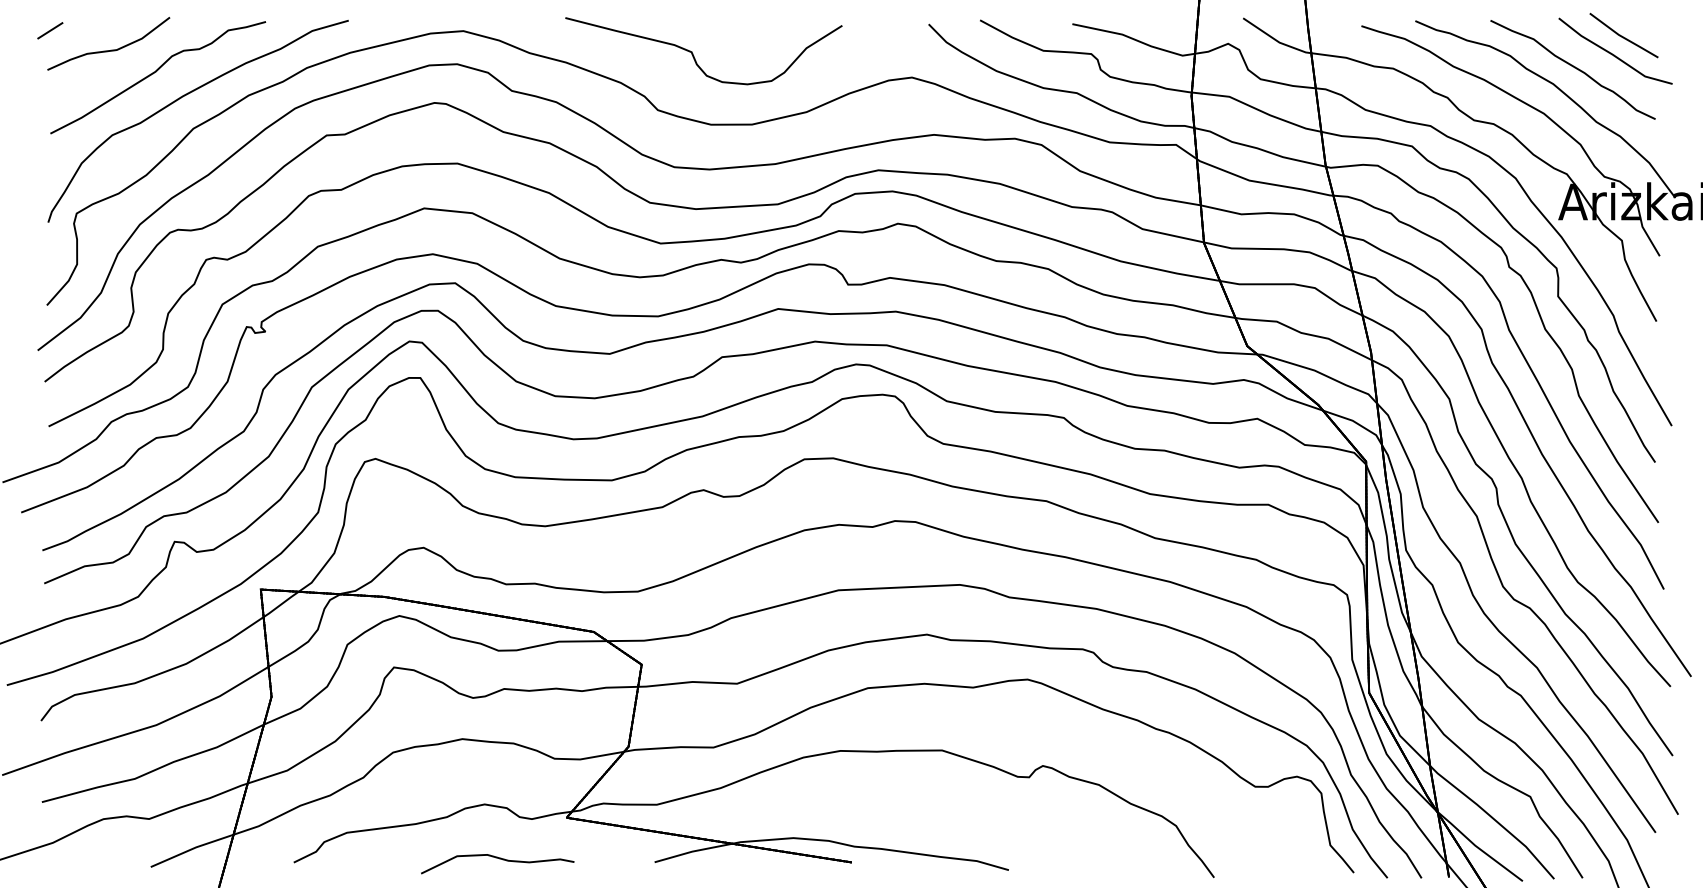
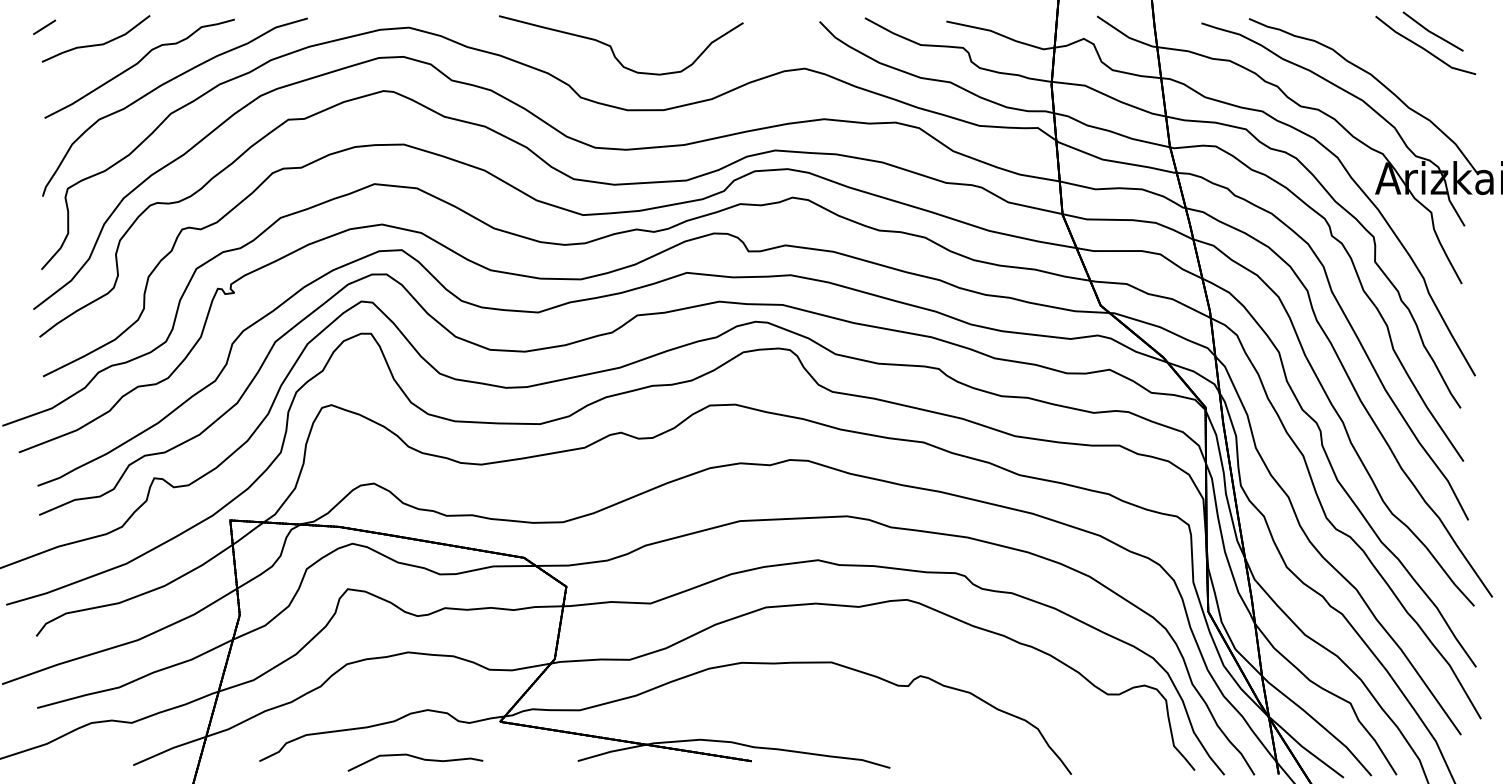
part: (1572, 69) -> (1387, 61), removed
curve: (499, 859) -> (417, 758), moved

